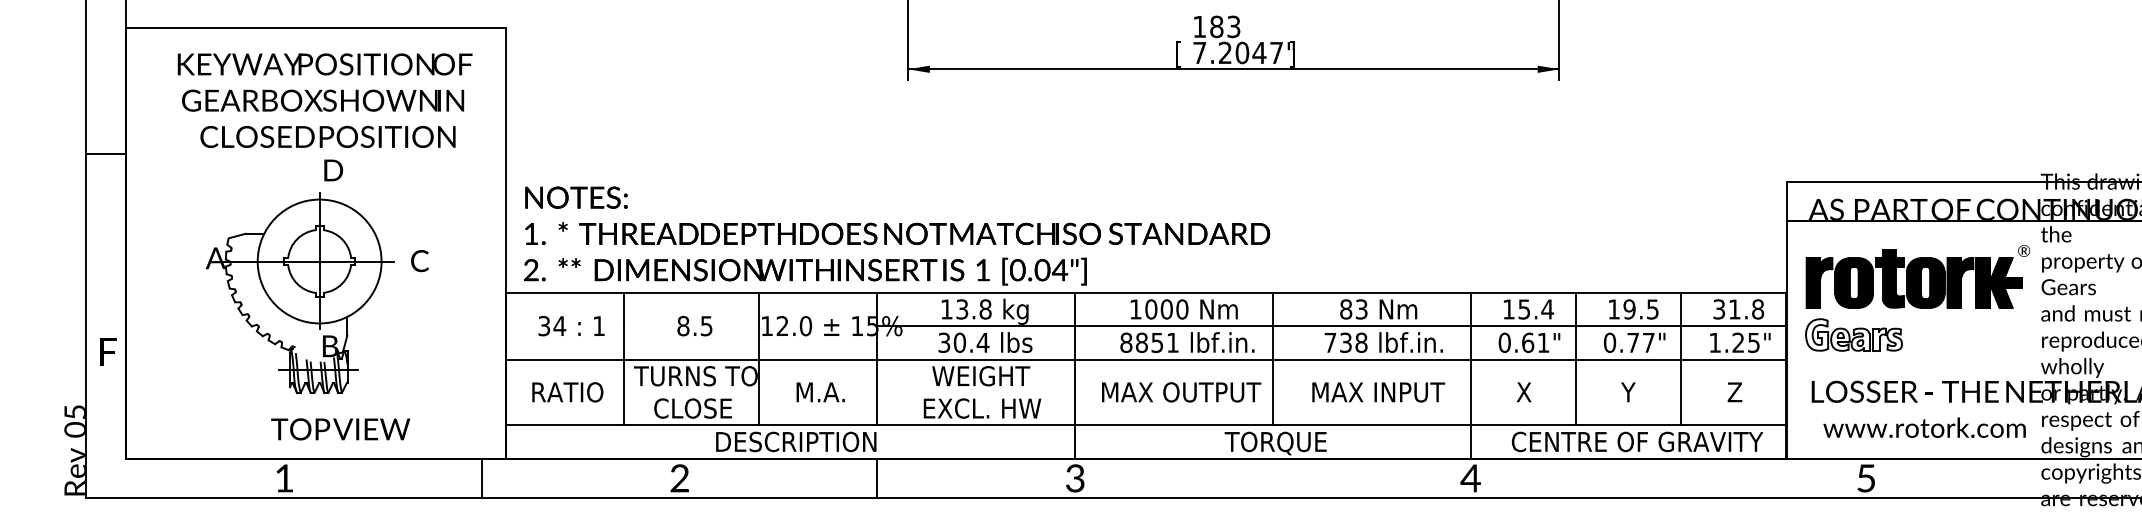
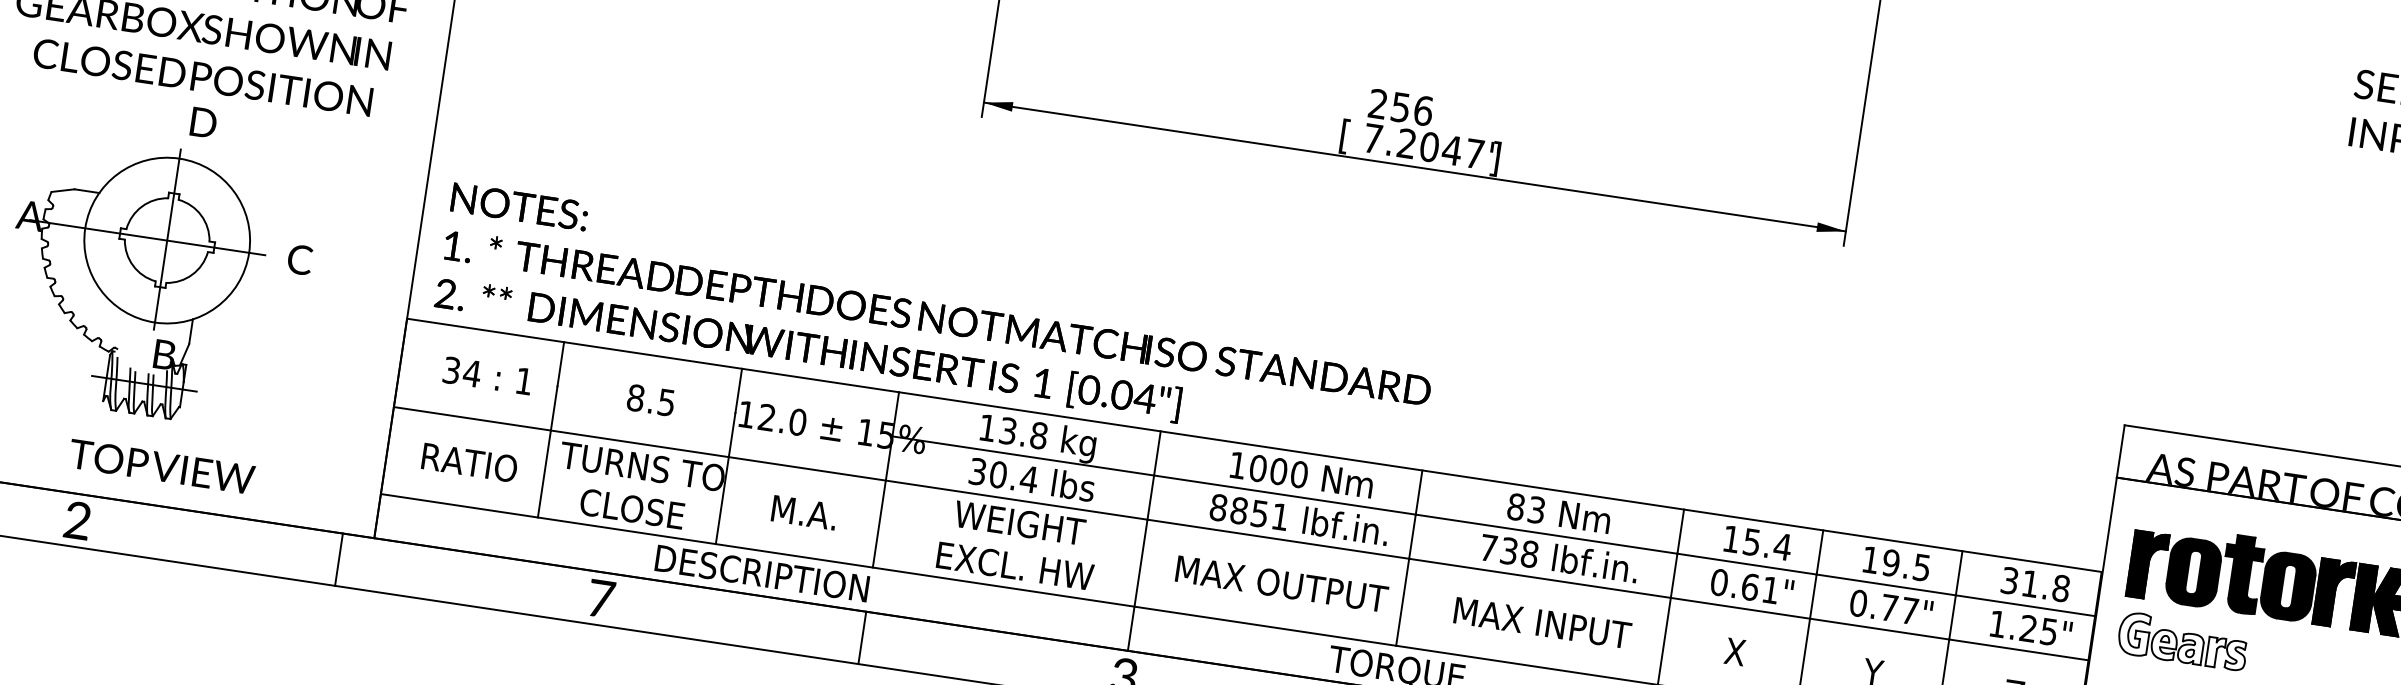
text: (1216, 26) -> (1400, 106), 183 -> 256
text: (284, 478) -> (77, 520), 1 -> 2
text: (679, 478) -> (600, 598), 2 -> 7

